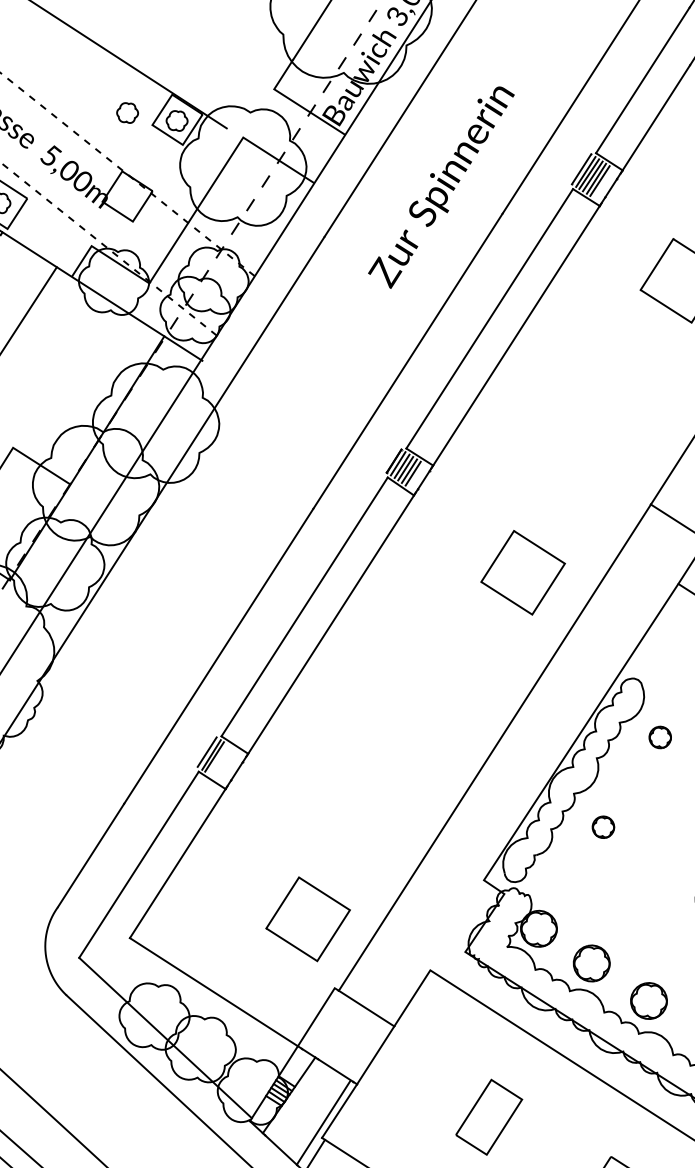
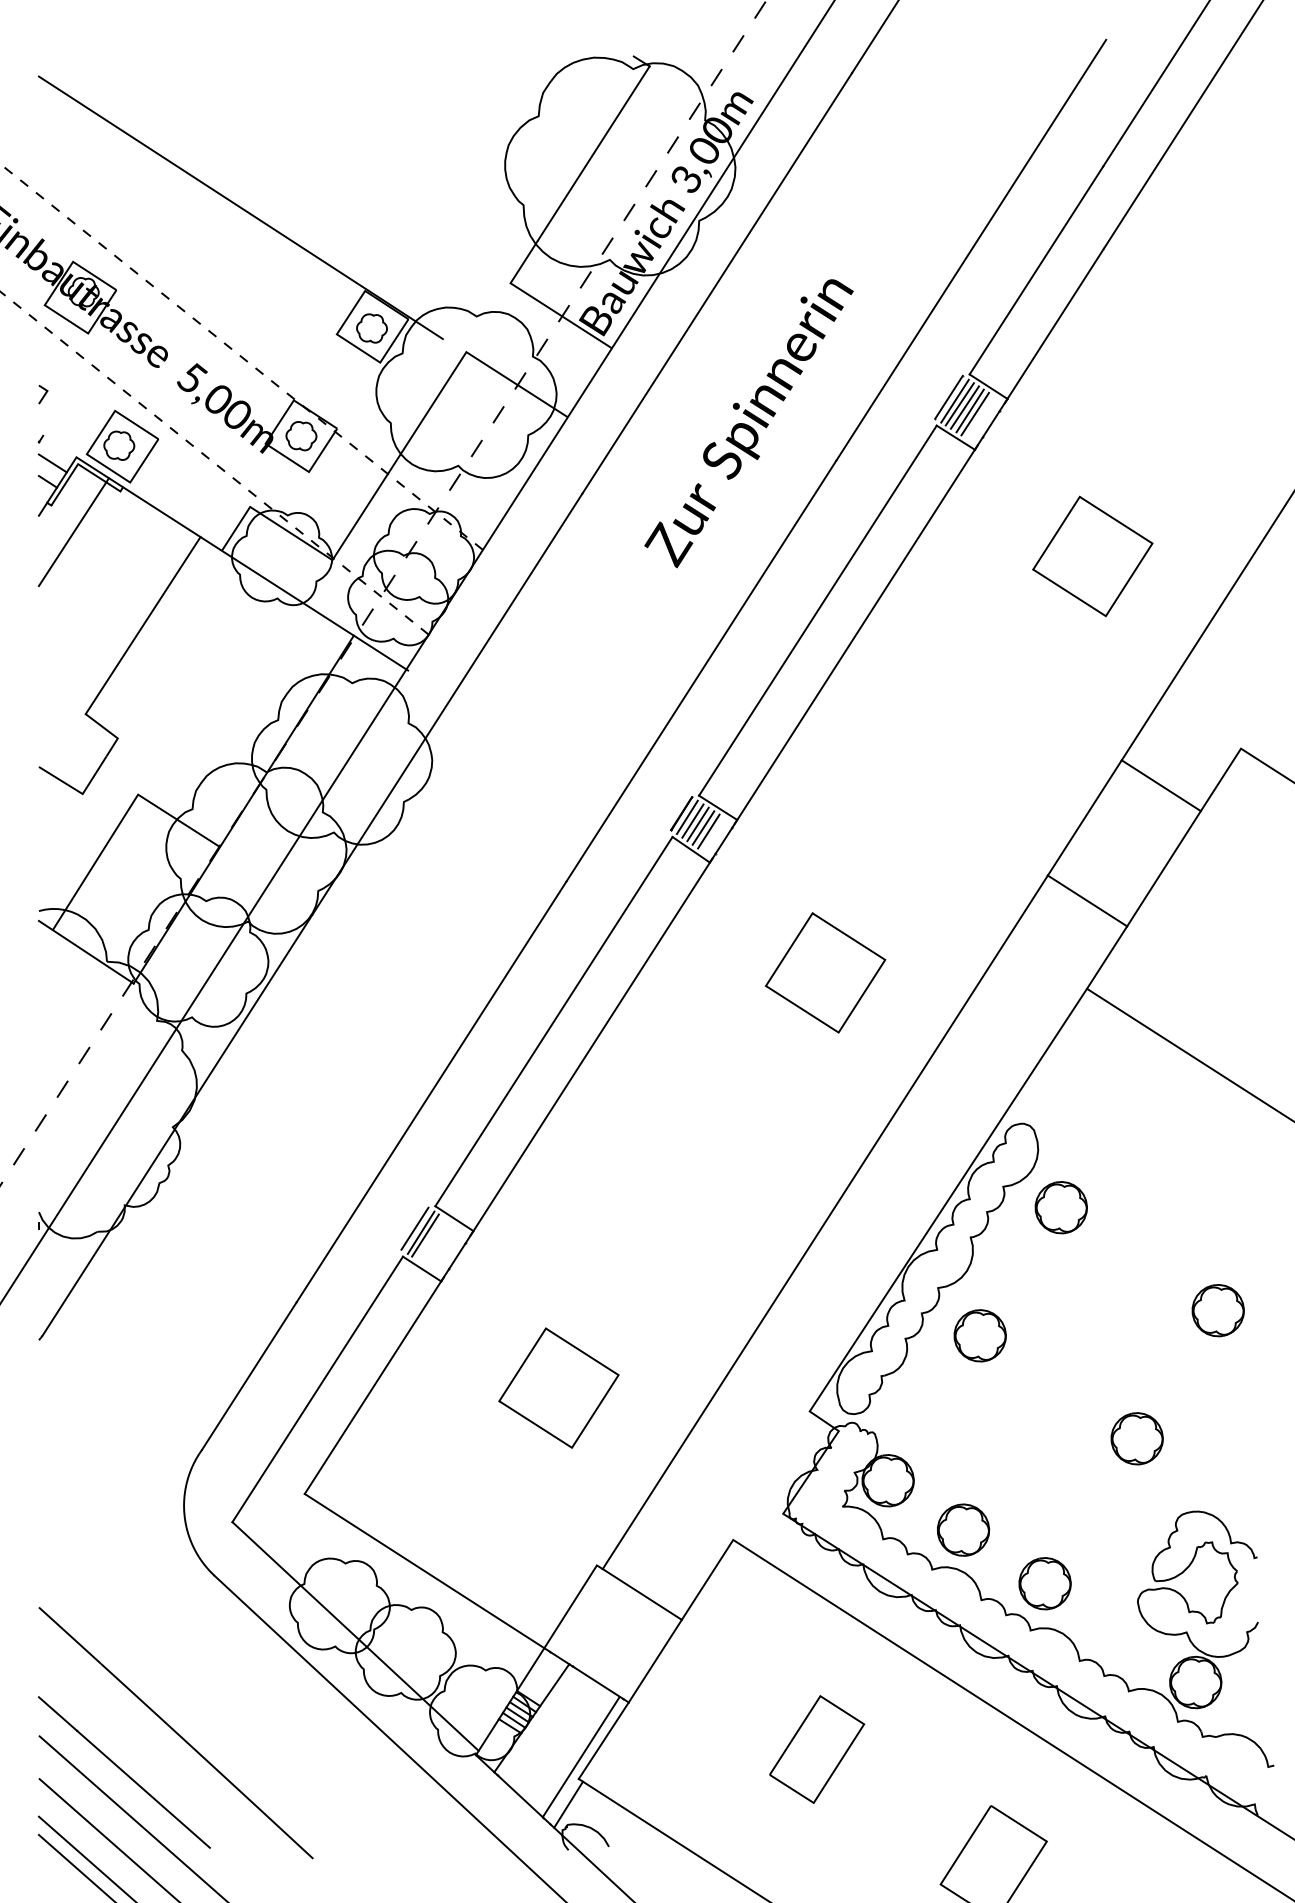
part: (127, 113) -> (301, 436), moved
part: (523, 572) -> (825, 972), moved
part: (659, 737) -> (1060, 1207), size x1.67
part: (603, 827) -> (979, 1335), size x1.67
part: (307, 918) -> (558, 1387), moved

